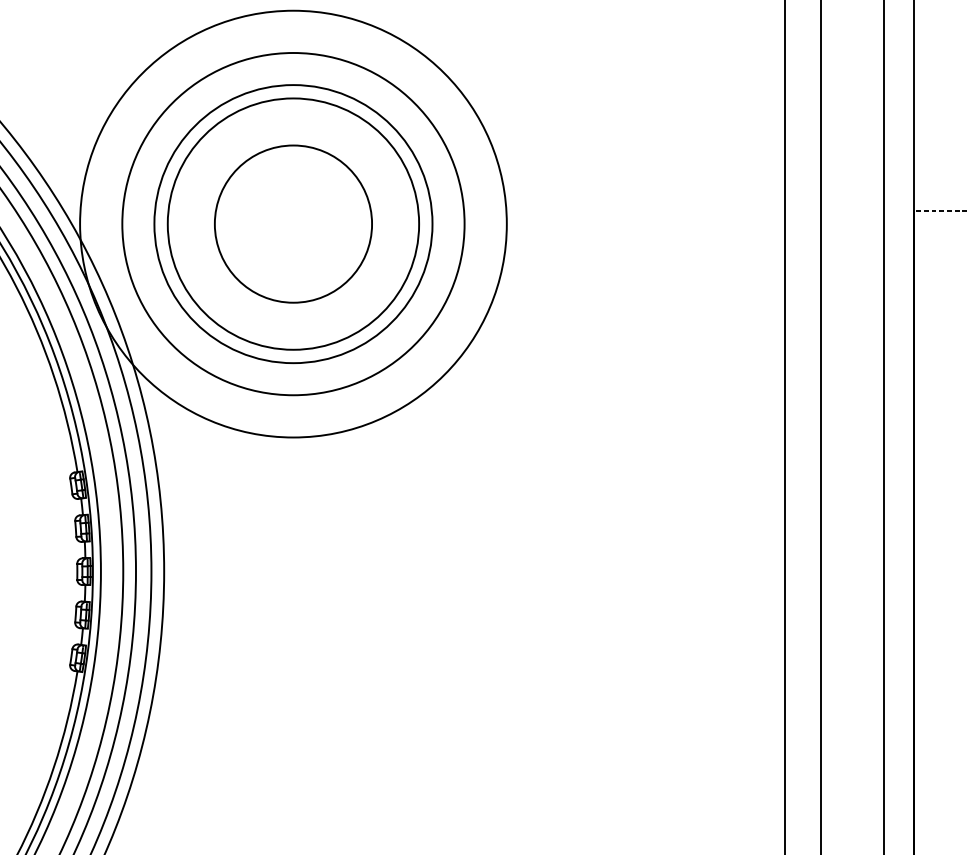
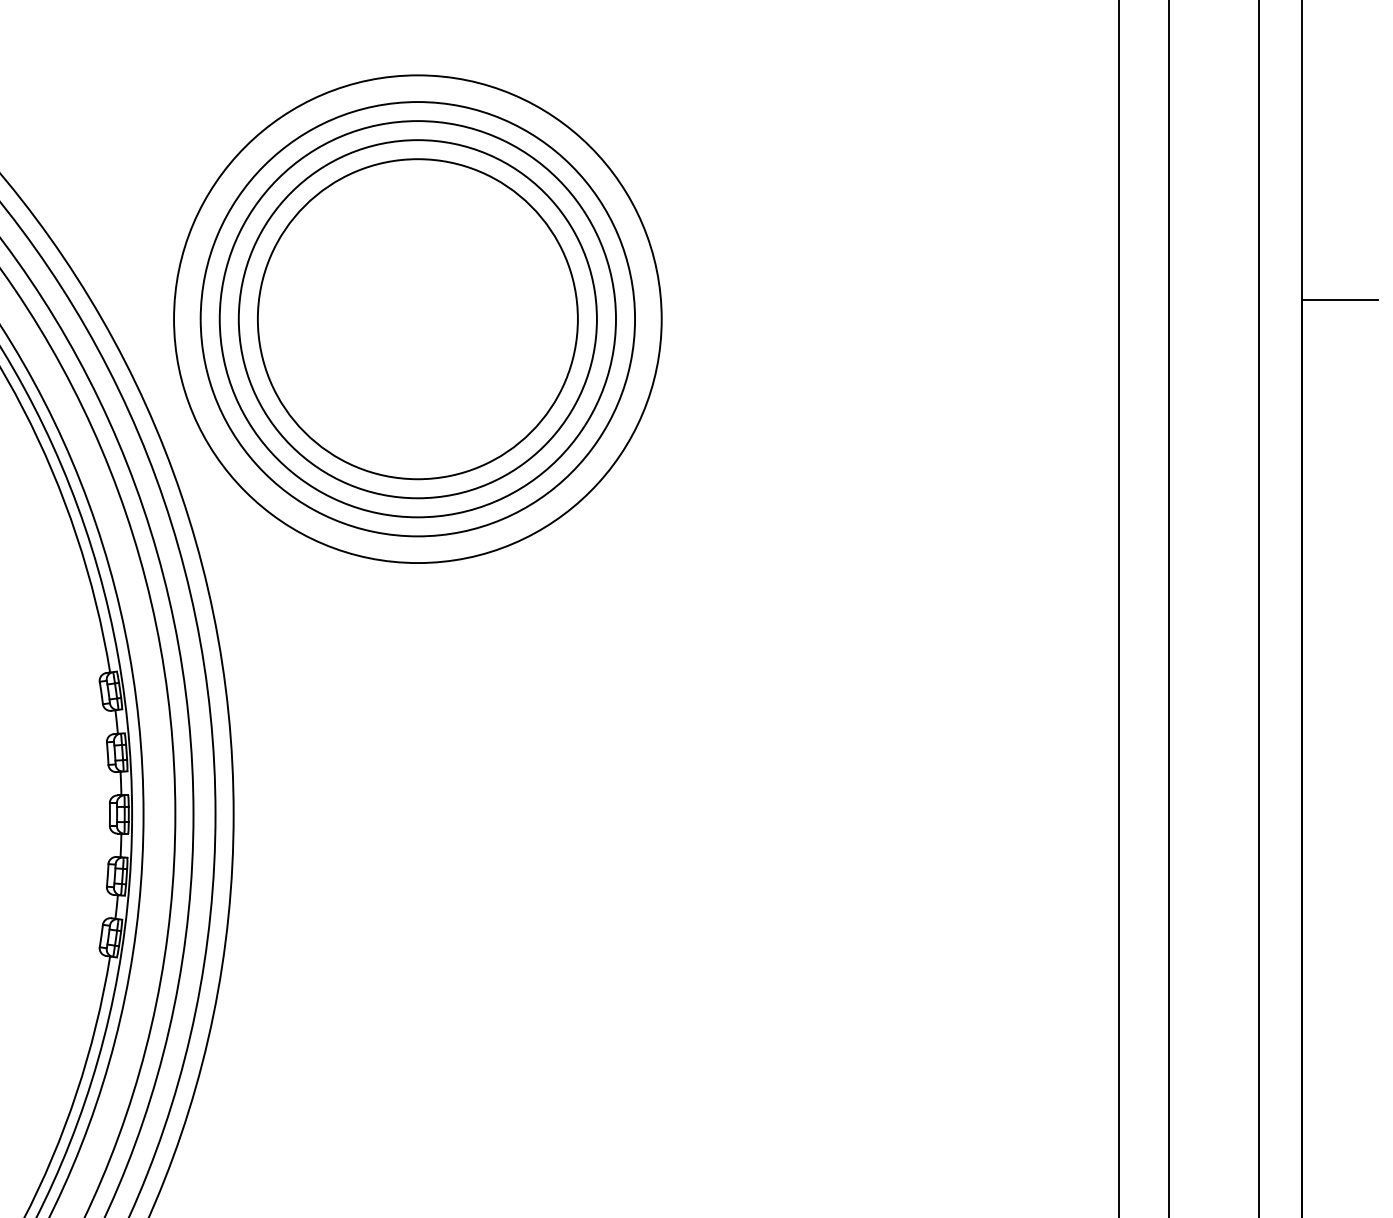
line: (940, 210) -> (1339, 300), dashed -> solid
circle: (293, 224) -> (417, 319), size x0.71
circle: (293, 224) -> (417, 319), size x1.43

